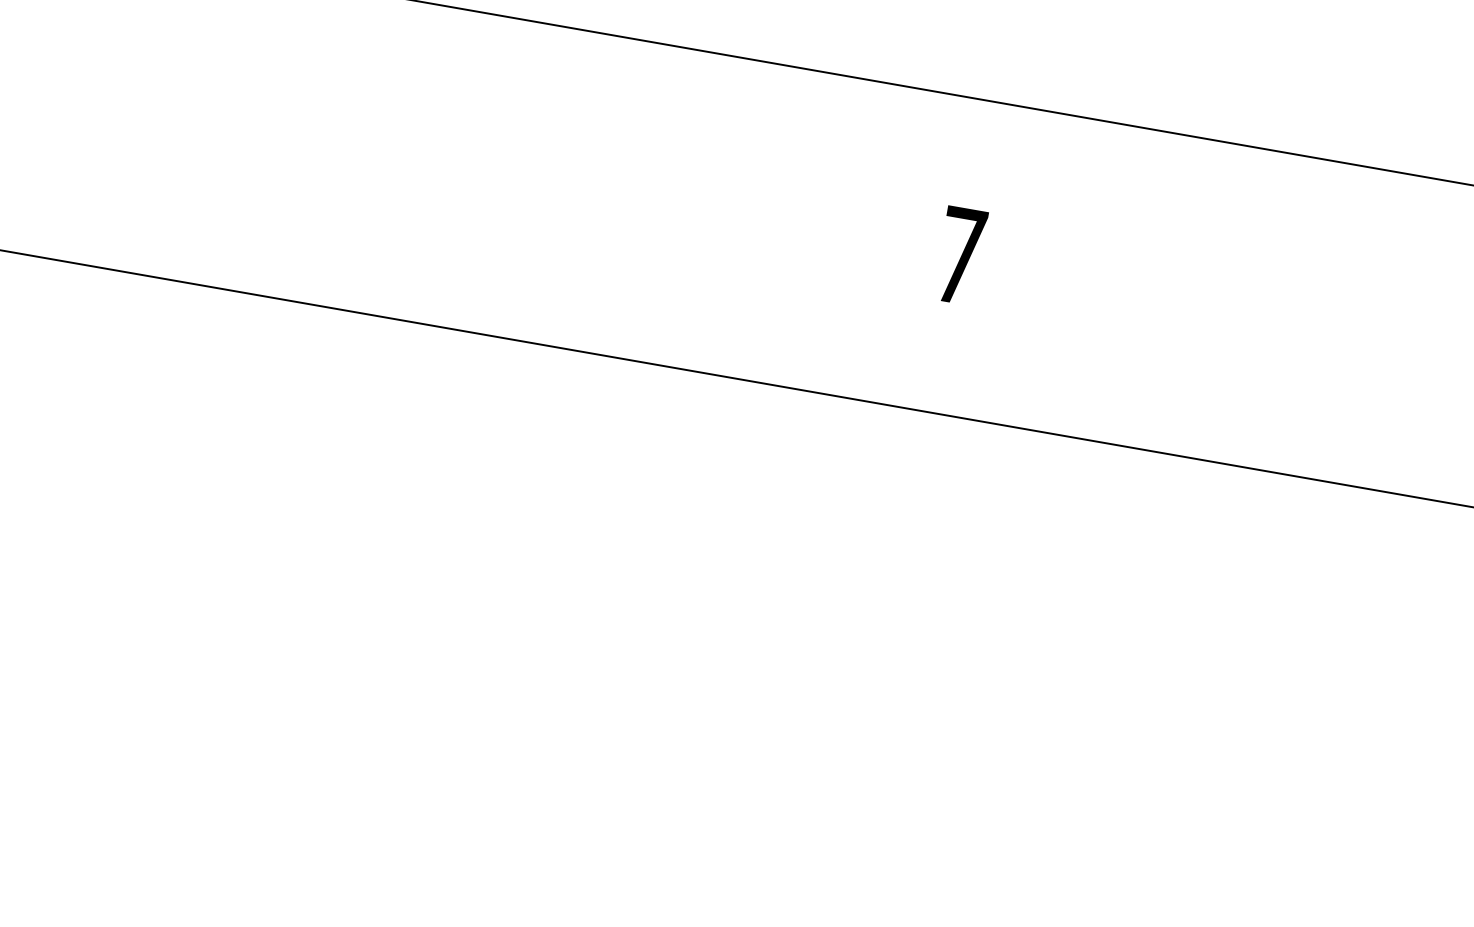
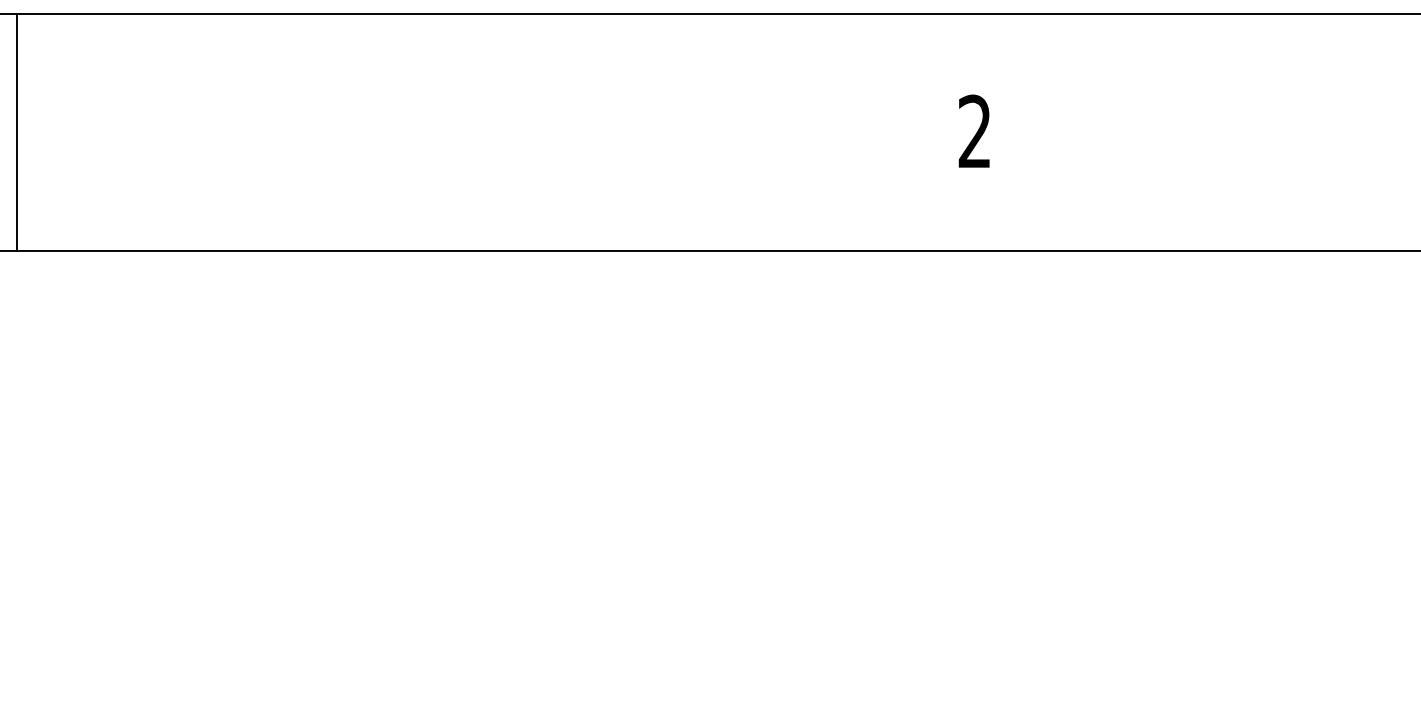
text: (960, 254) -> (974, 130), 7 -> 2

